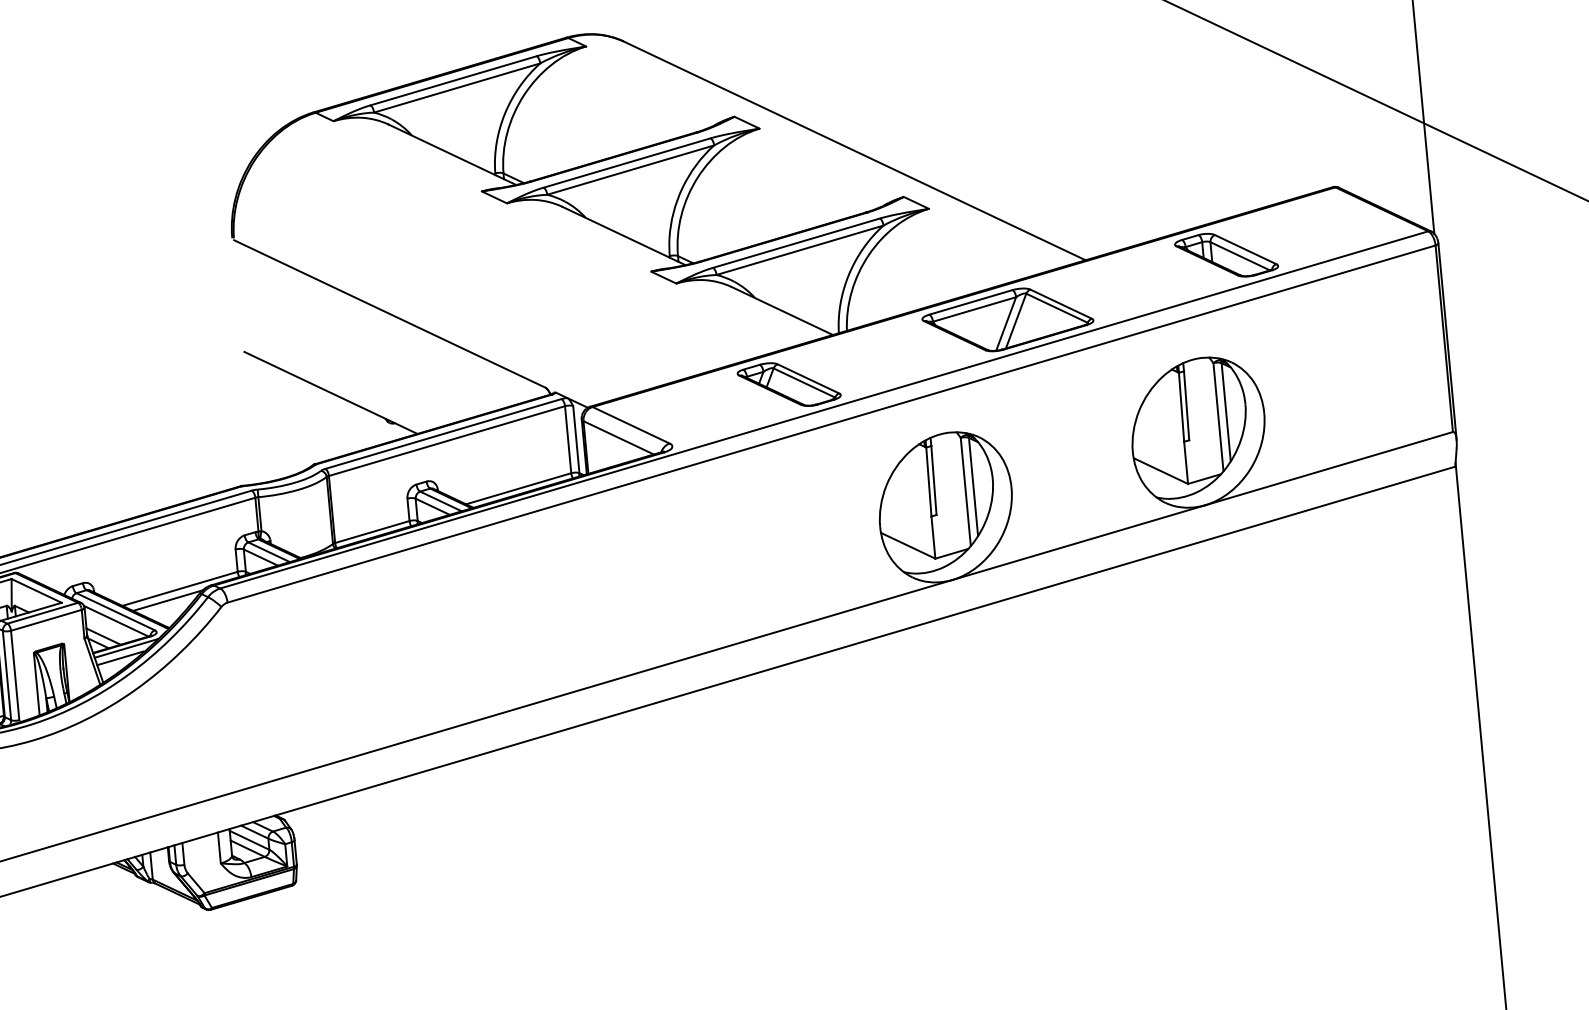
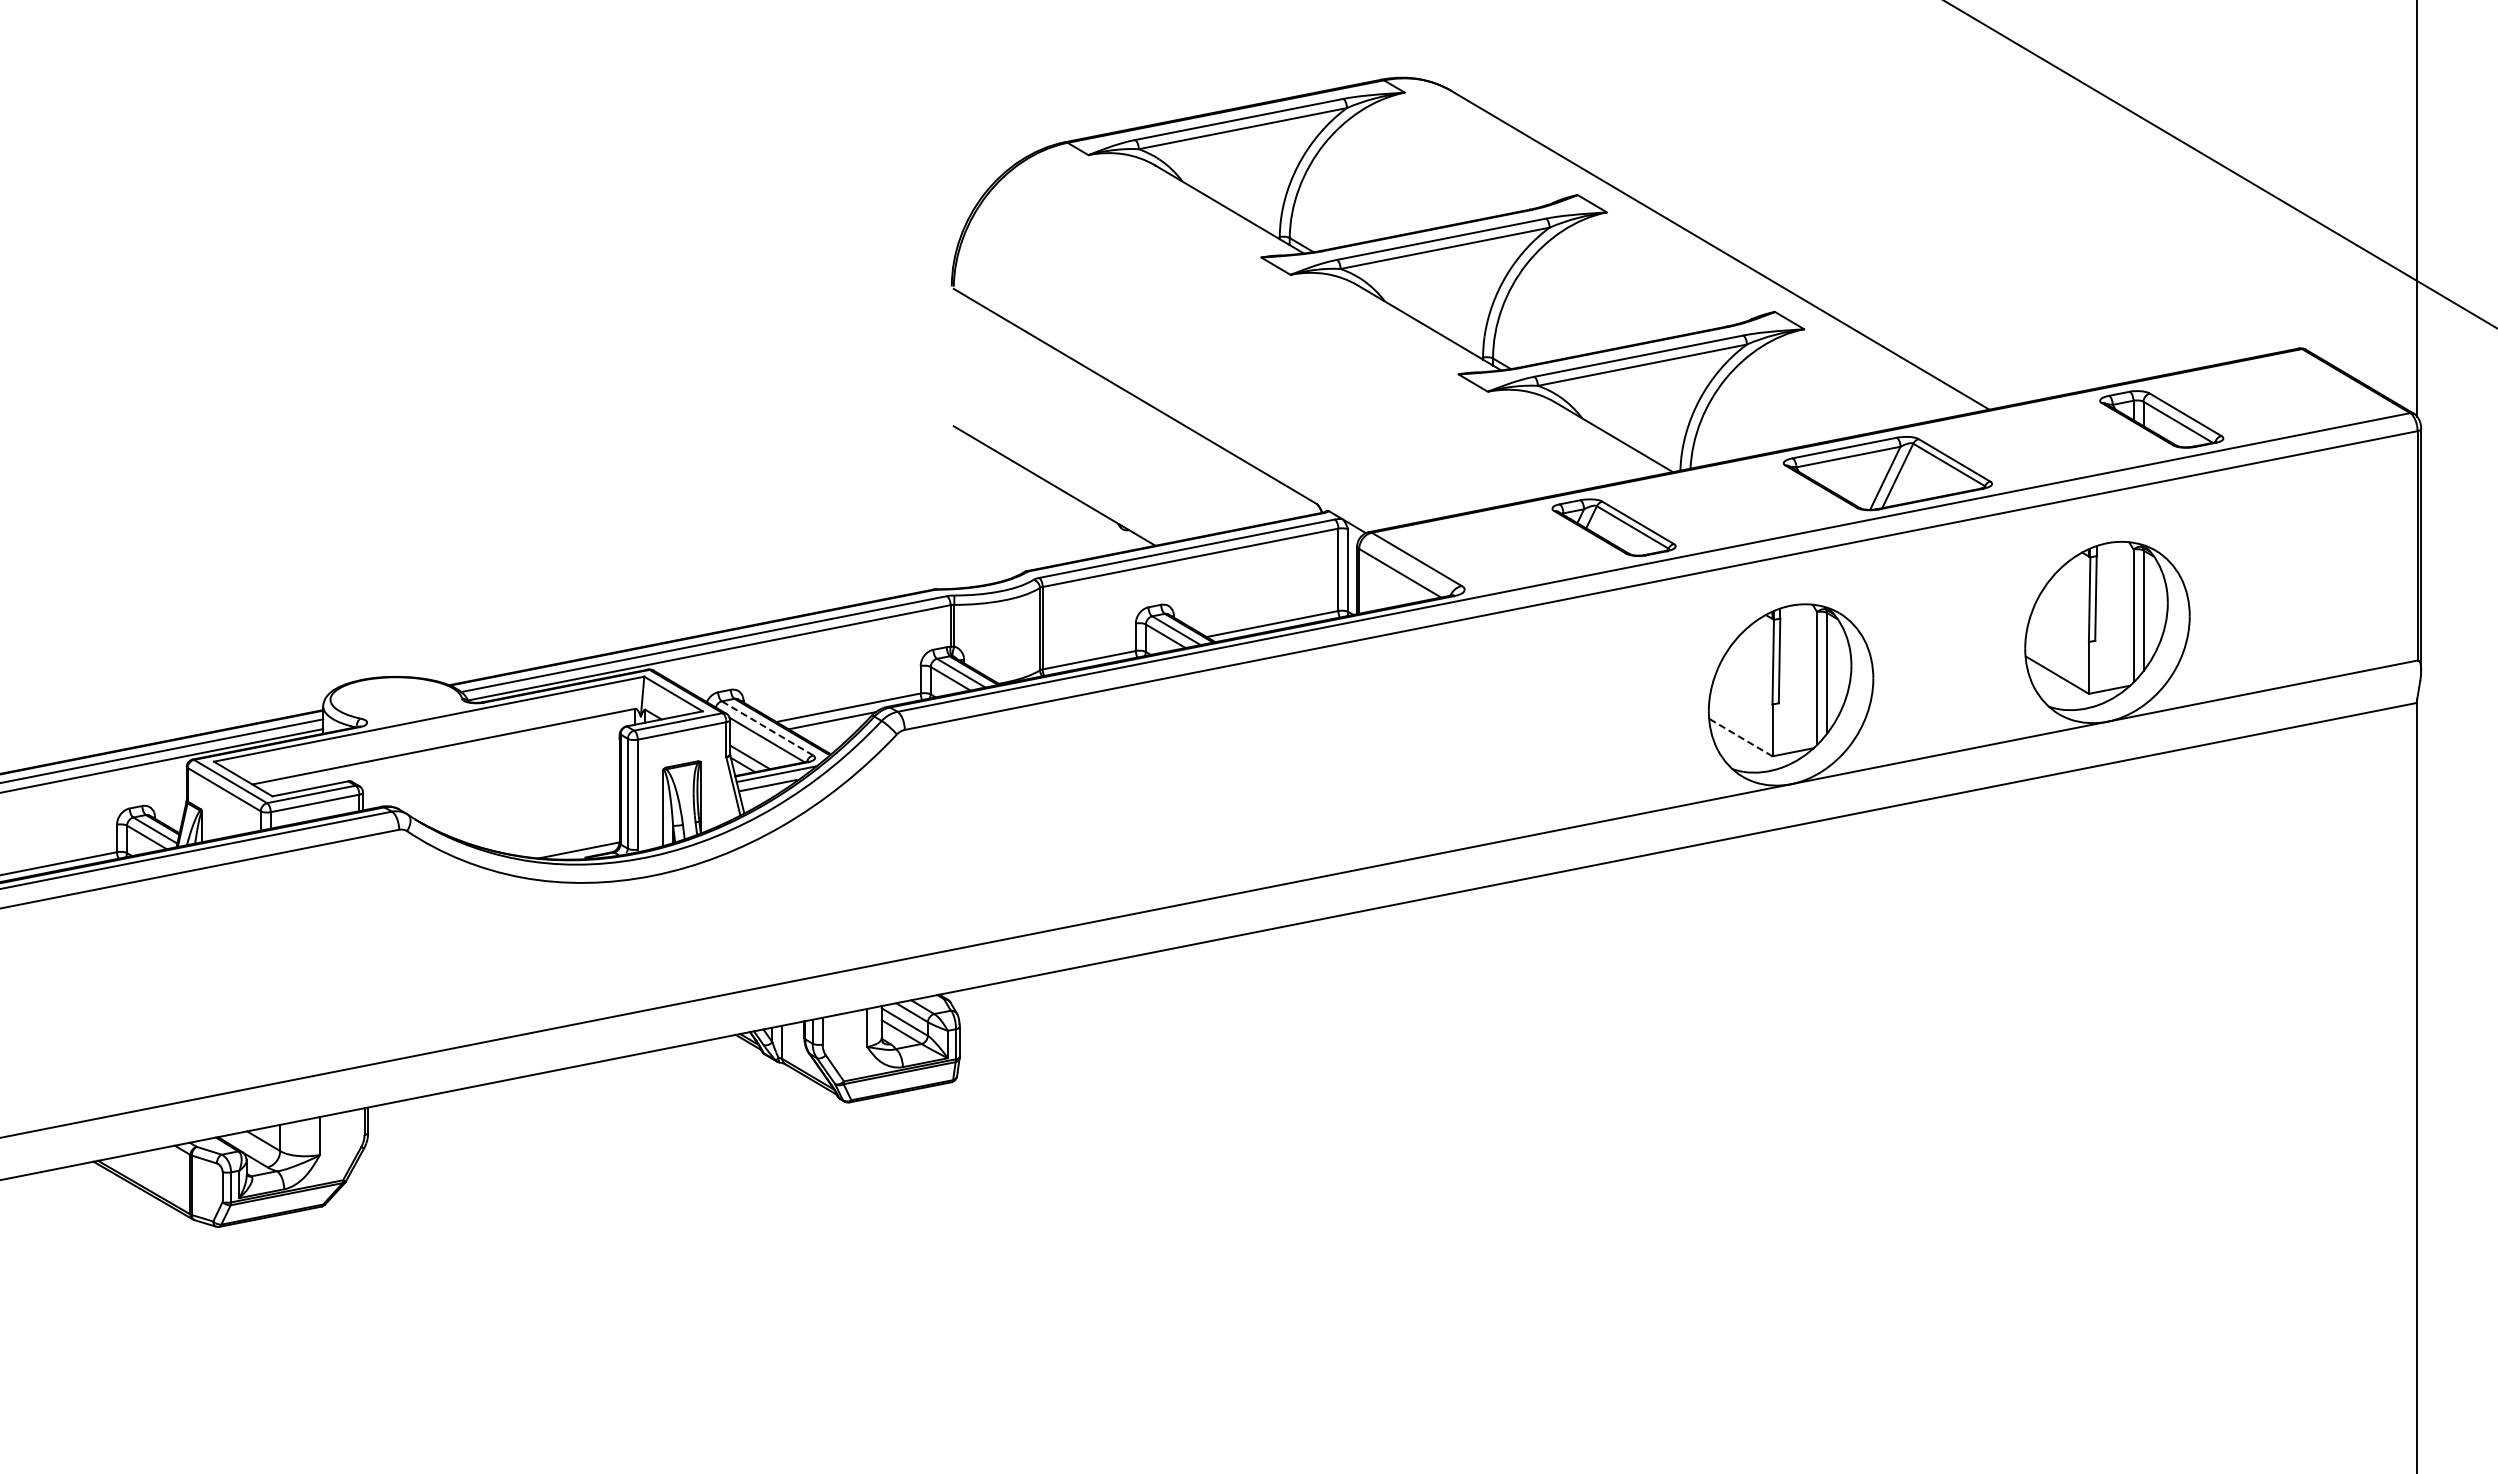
line: (908, 545) -> (1741, 737), solid -> dashed
line: (115, 611) -> (767, 728), solid -> dashed

